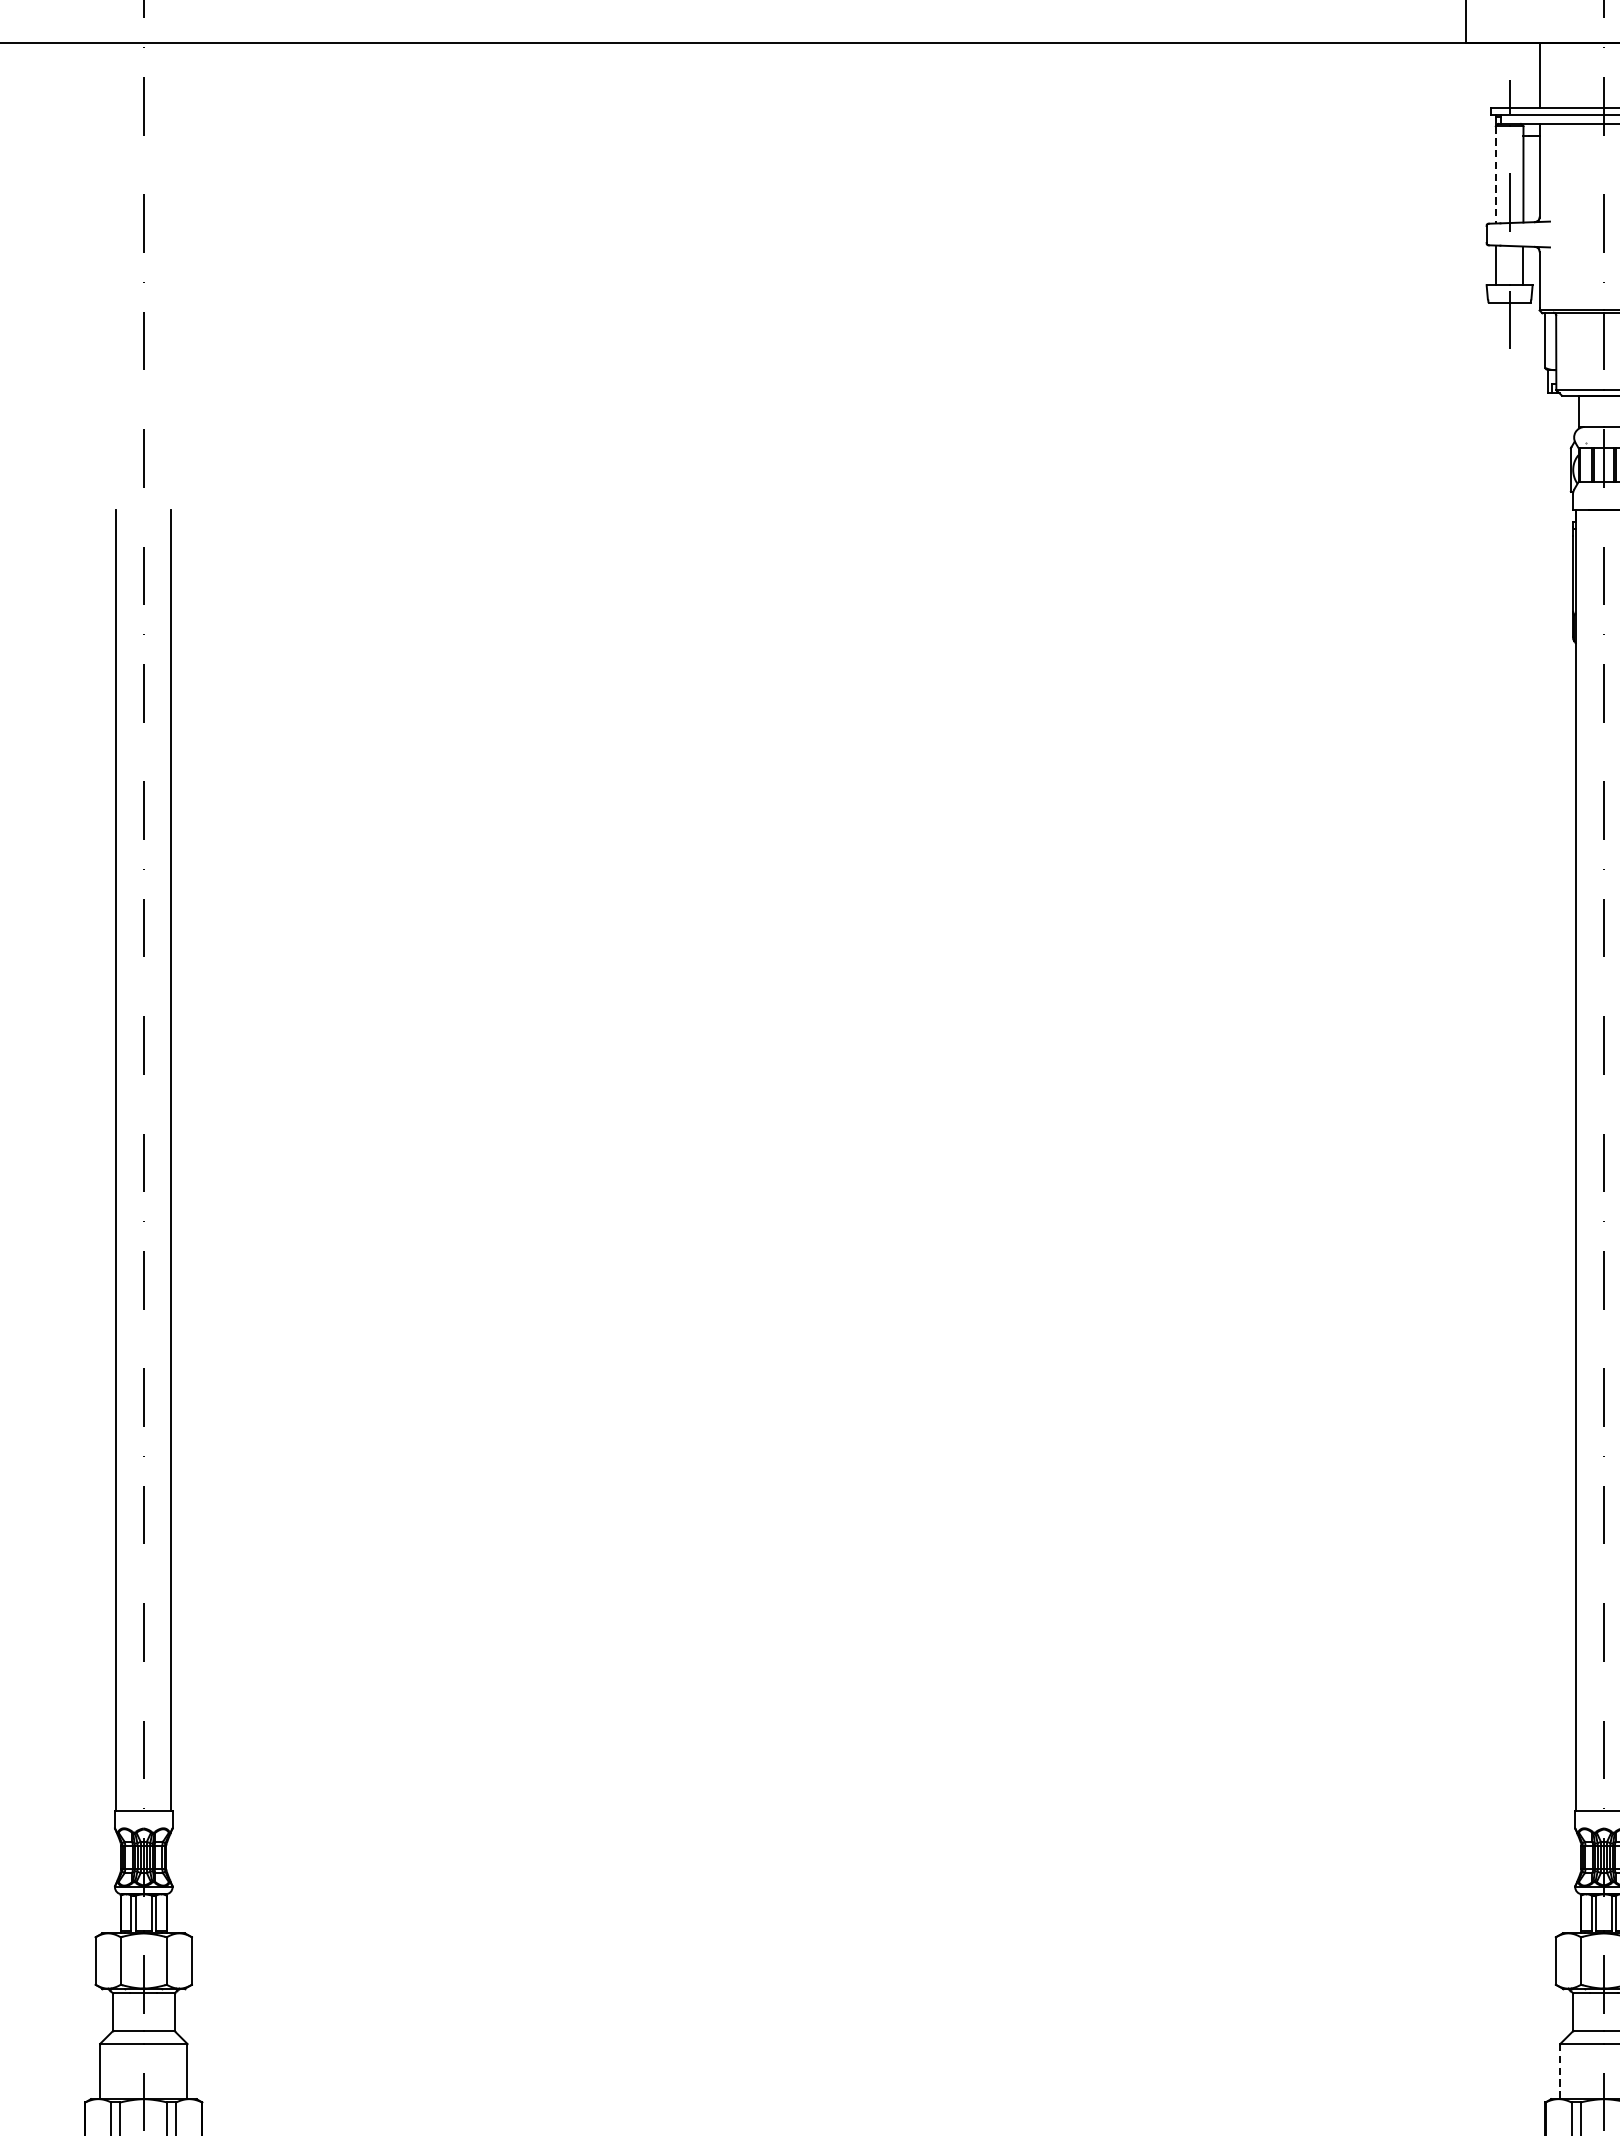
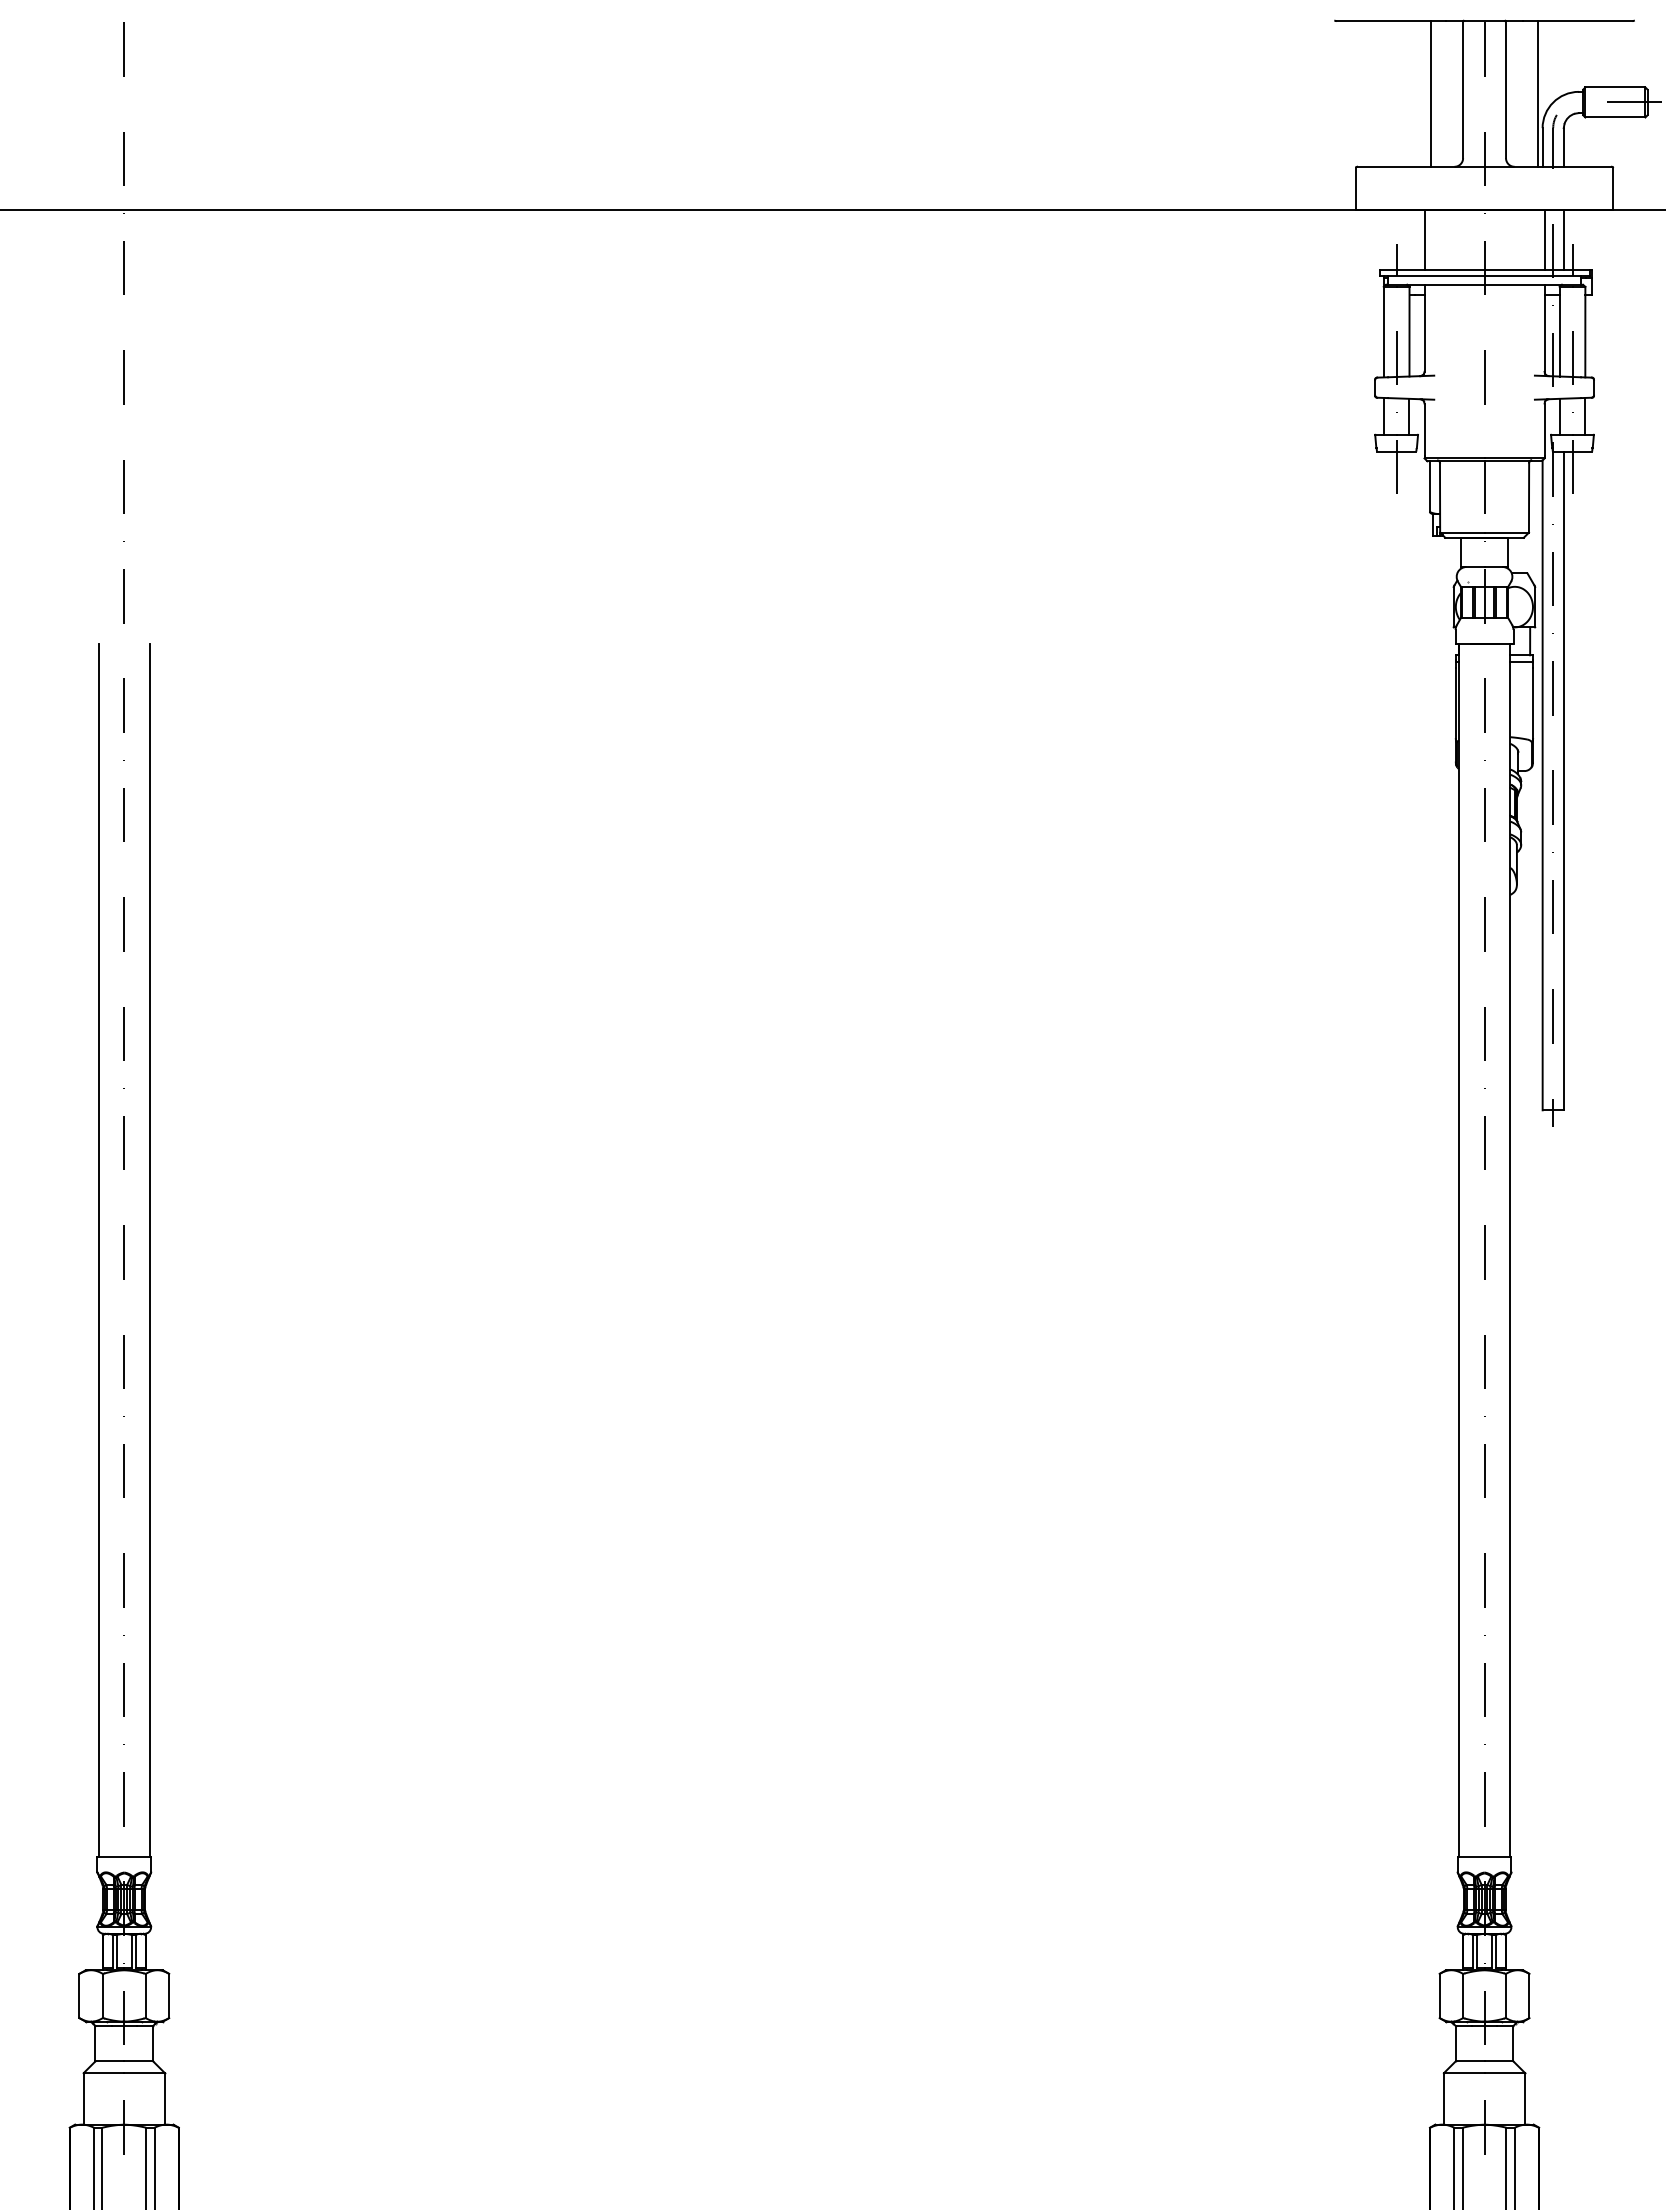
line: (1495, 175) -> (1383, 332), dashed -> solid
line: (1559, 2071) -> (1443, 2098), dashed -> solid

